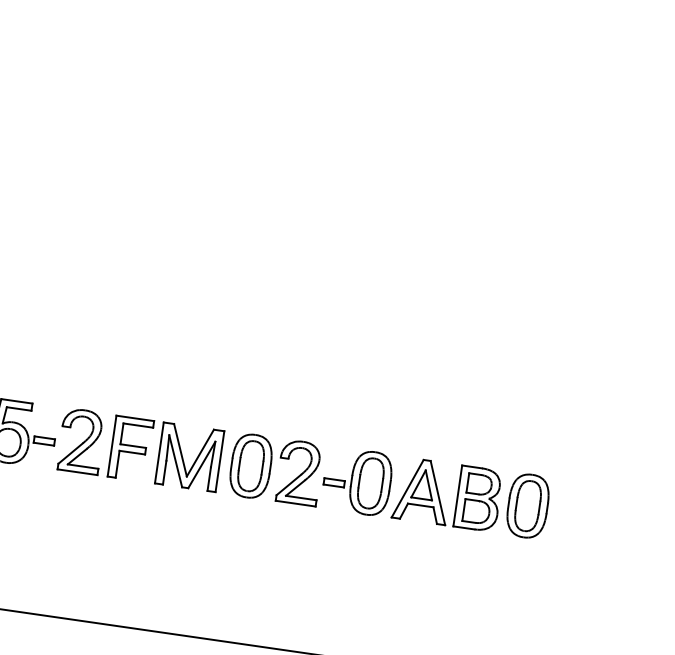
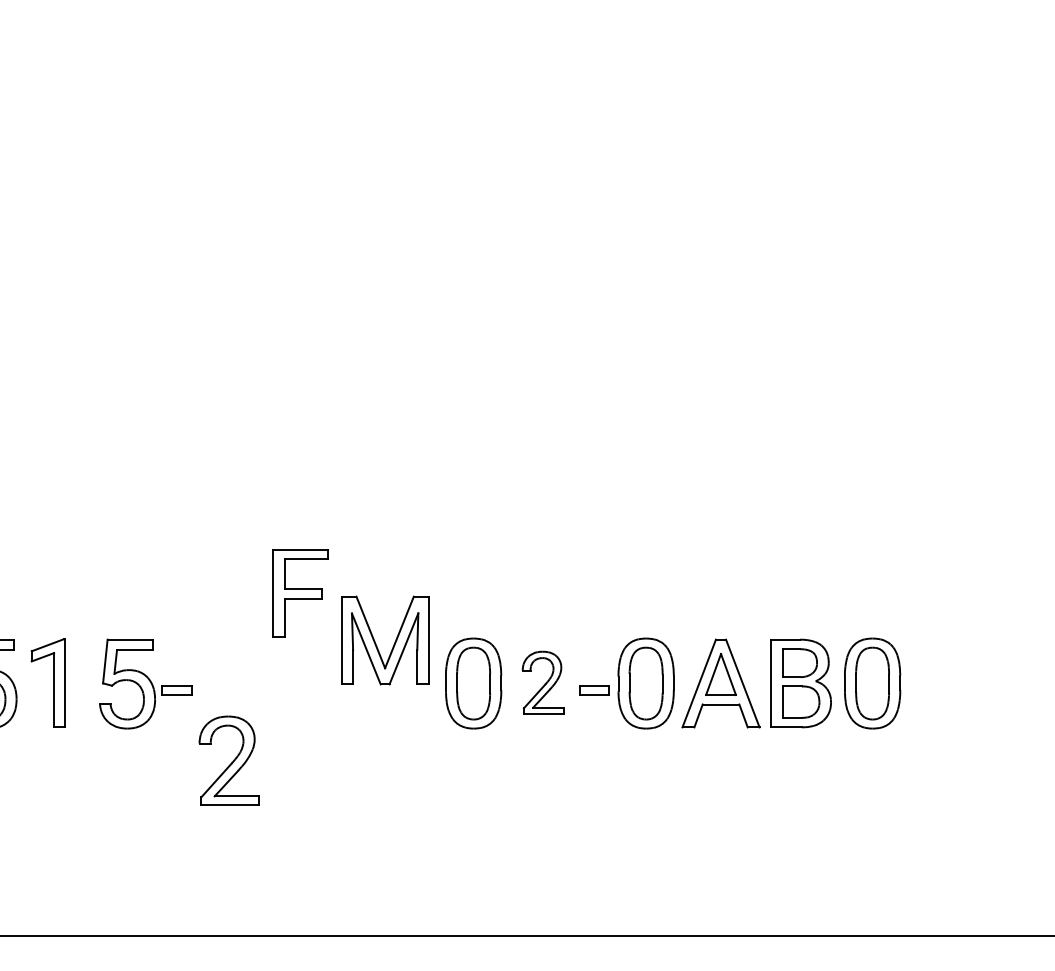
part: (80, 440) -> (228, 760), moved
part: (130, 448) -> (300, 593), moved
part: (195, 460) -> (393, 644), moved
part: (299, 472) -> (543, 682), size x0.7

